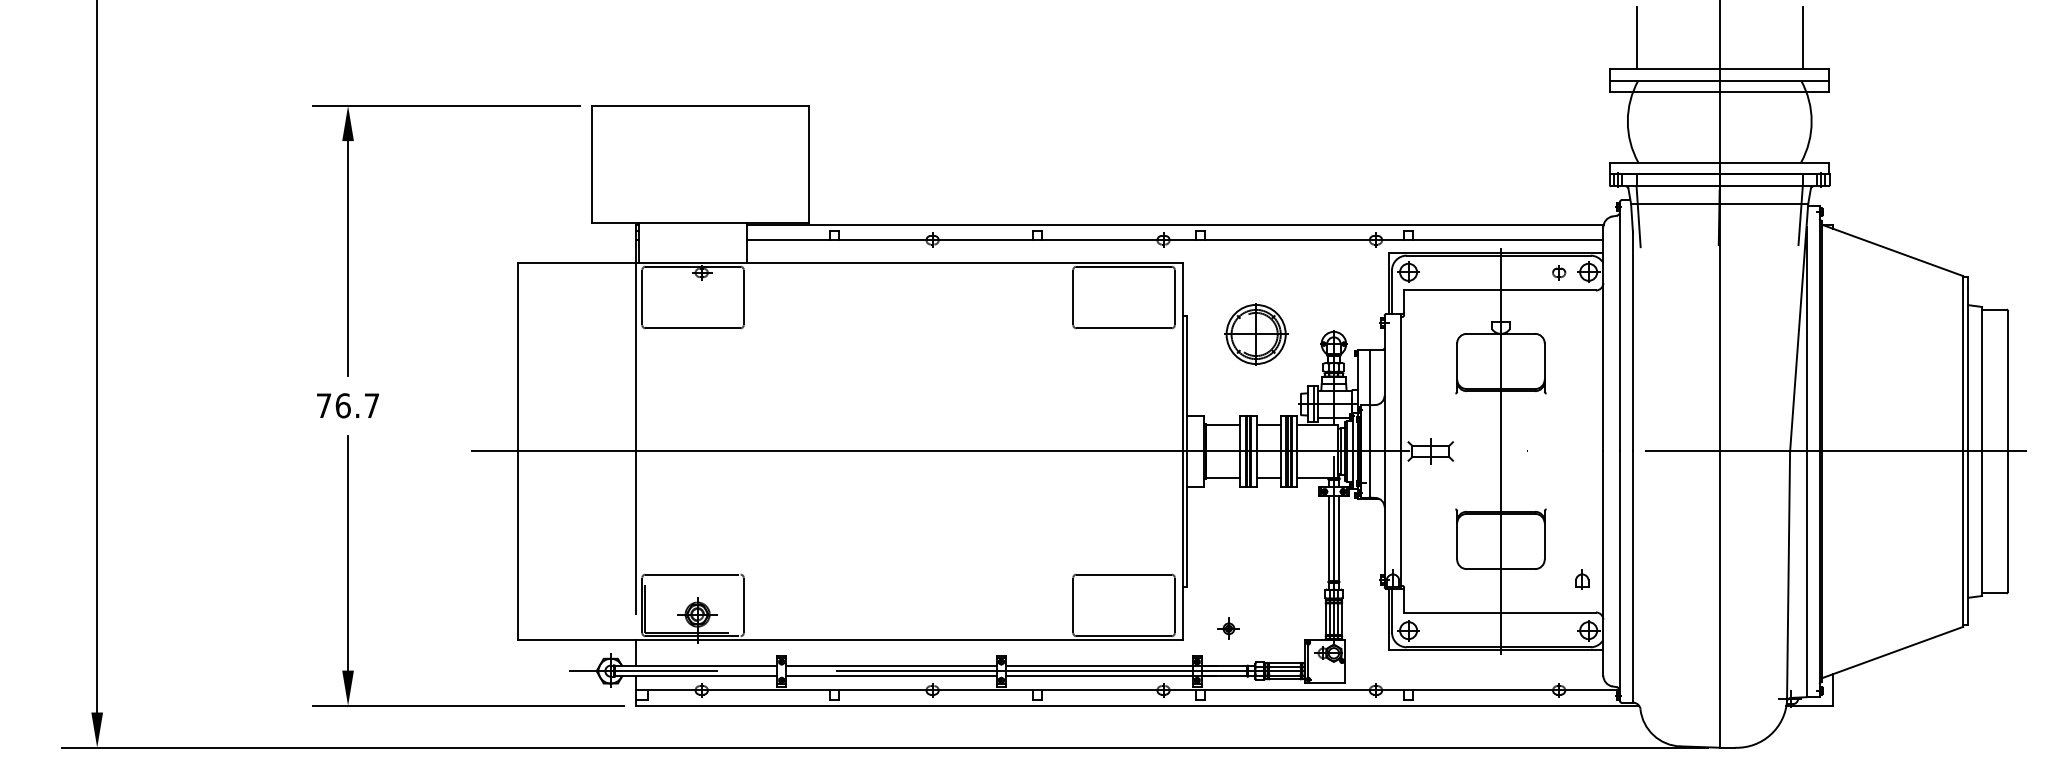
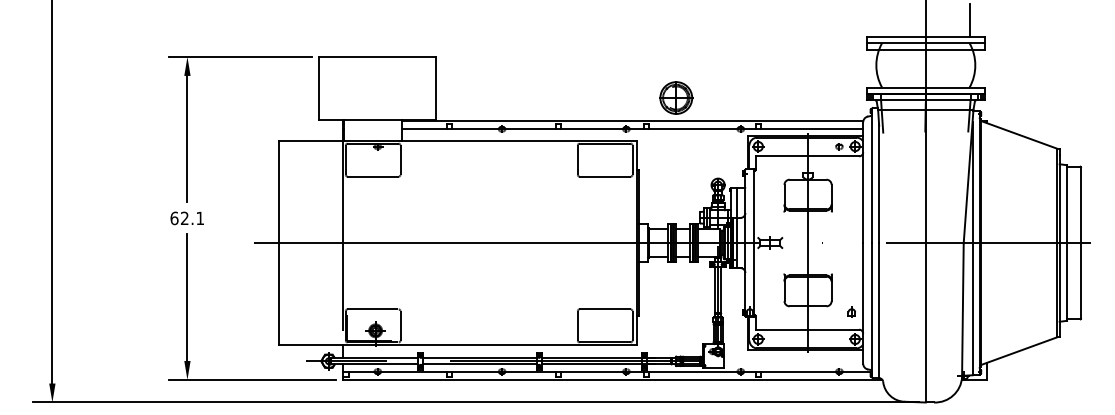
line: (1637, 36) -> (881, 19), removed
part: (1256, 333) -> (676, 97), moved
text: (348, 405) -> (187, 218), 76.7 -> 62.1
part: (1228, 628) -> (661, 338), removed

